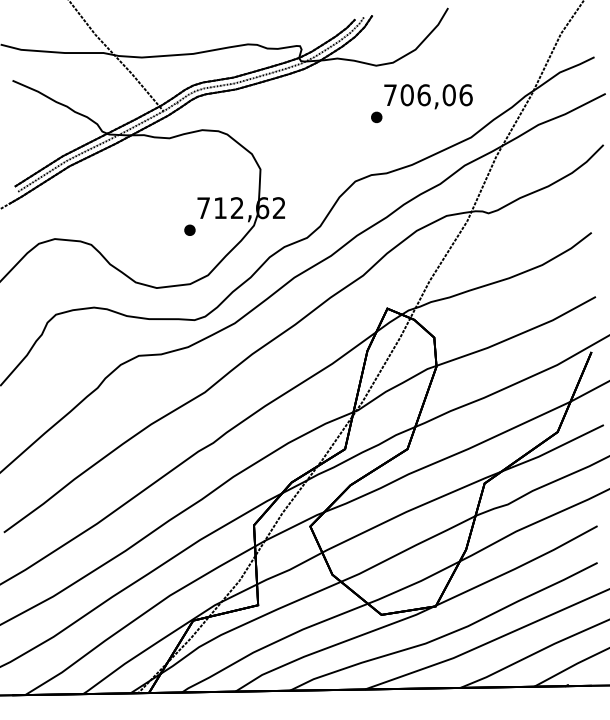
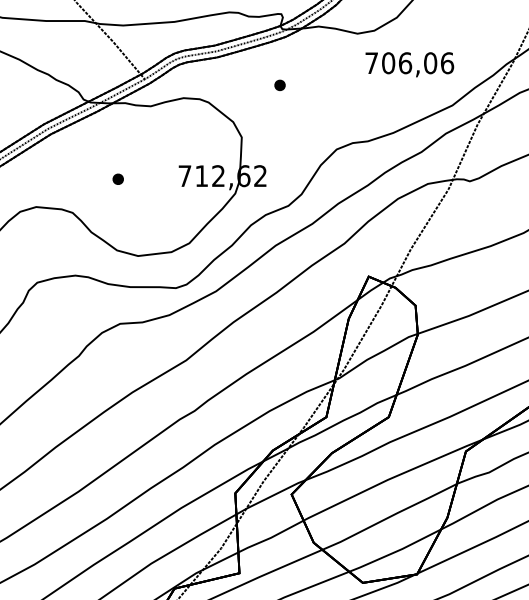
part: (376, 116) -> (279, 84), moved
part: (189, 229) -> (117, 178), moved

